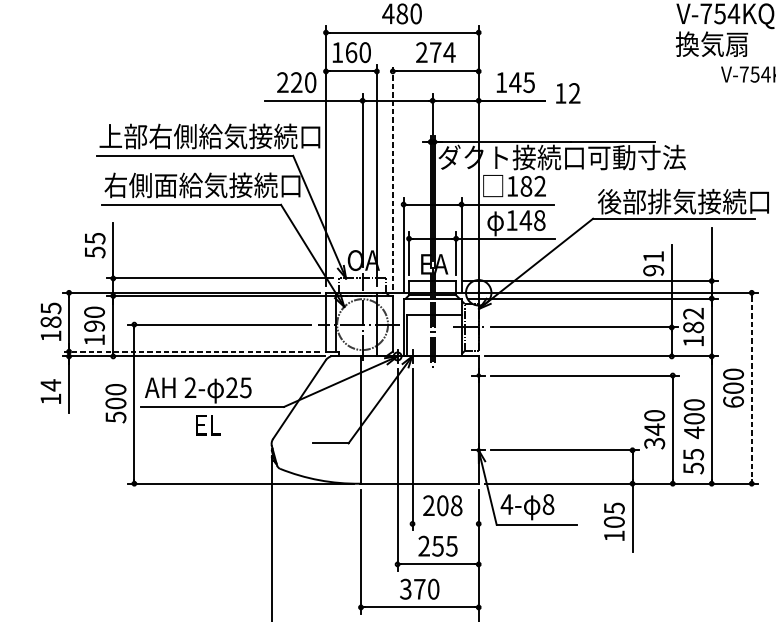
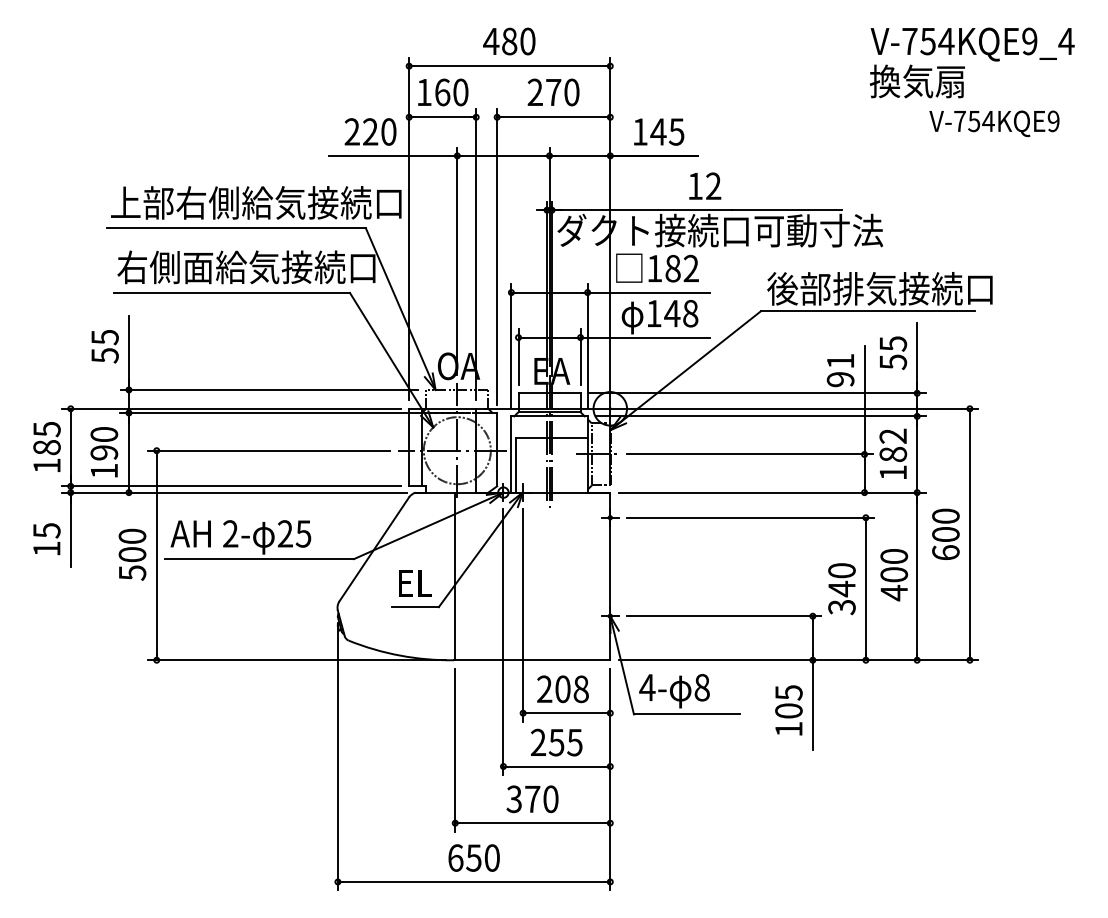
text: (449, 52) -> (571, 92), 274 -> 270
text: (568, 92) -> (705, 185), moved
line: (393, 177) -> (497, 256), dashed -> solid
line: (191, 351) -> (231, 486), dashed -> solid
text: (50, 385) -> (46, 530), 14 -> 15
line: (751, 388) -> (969, 534), dashed -> solid
text: (208, 425) -> (415, 583), moved
text: (693, 461) -> (893, 353), moved
line: (445, 524) -> (566, 713), added

